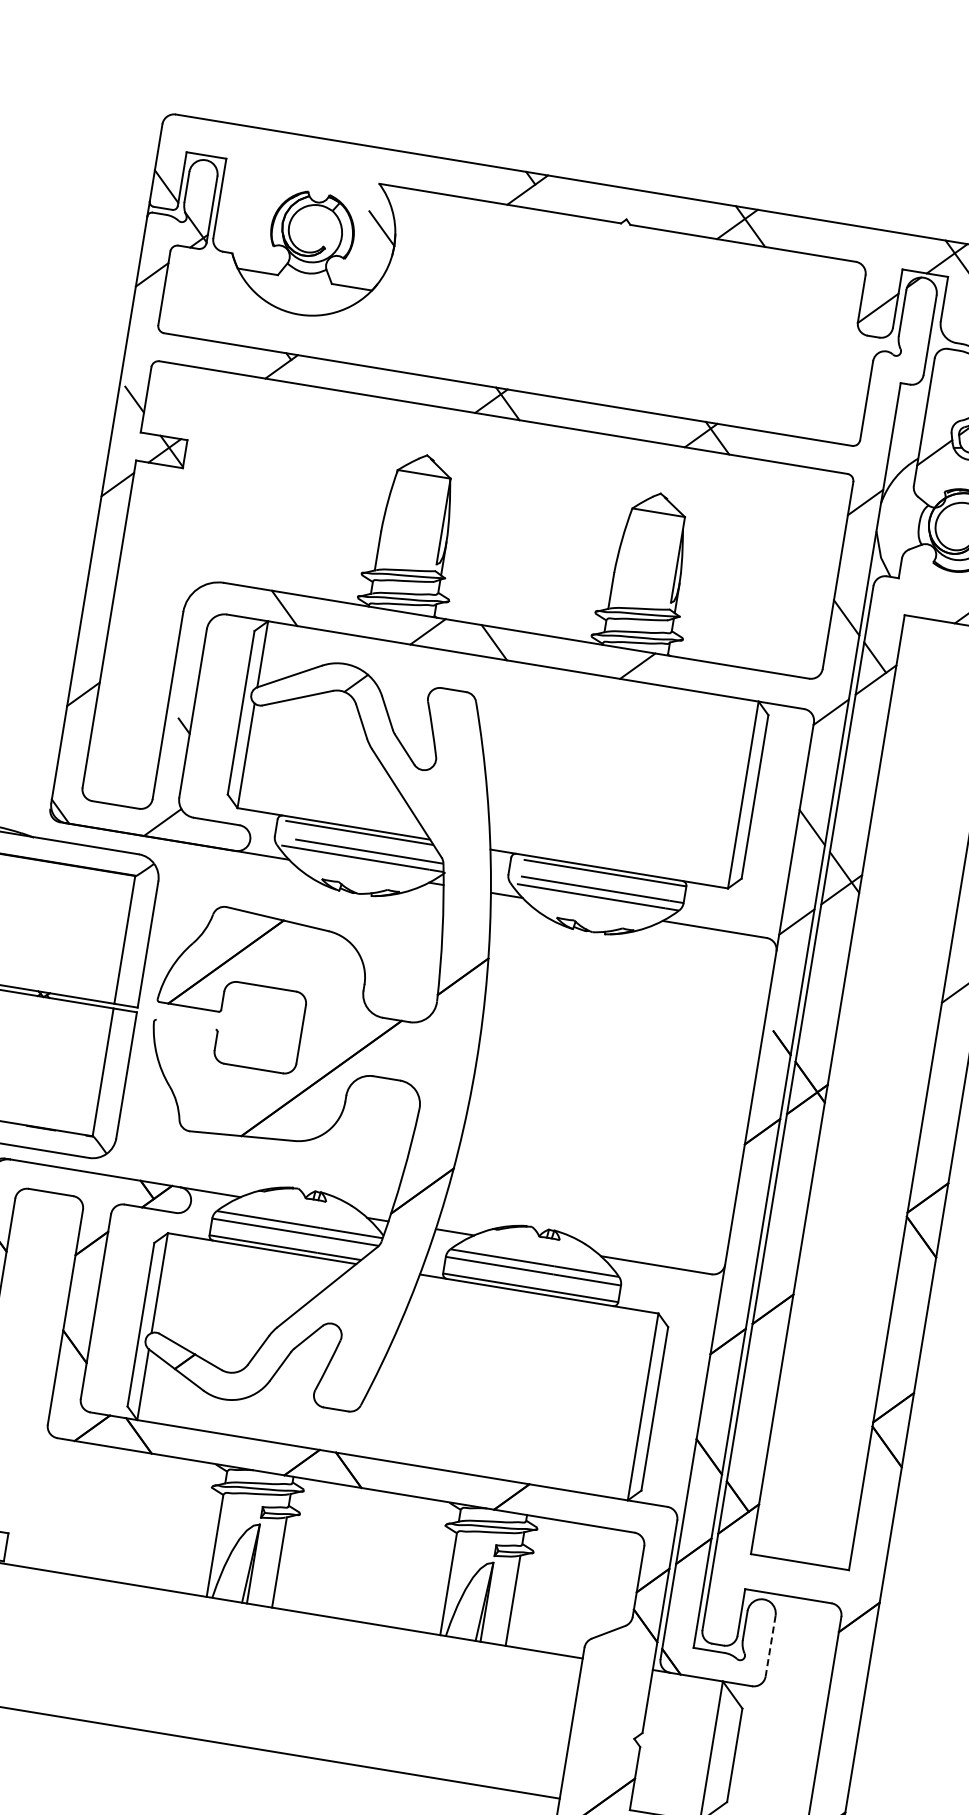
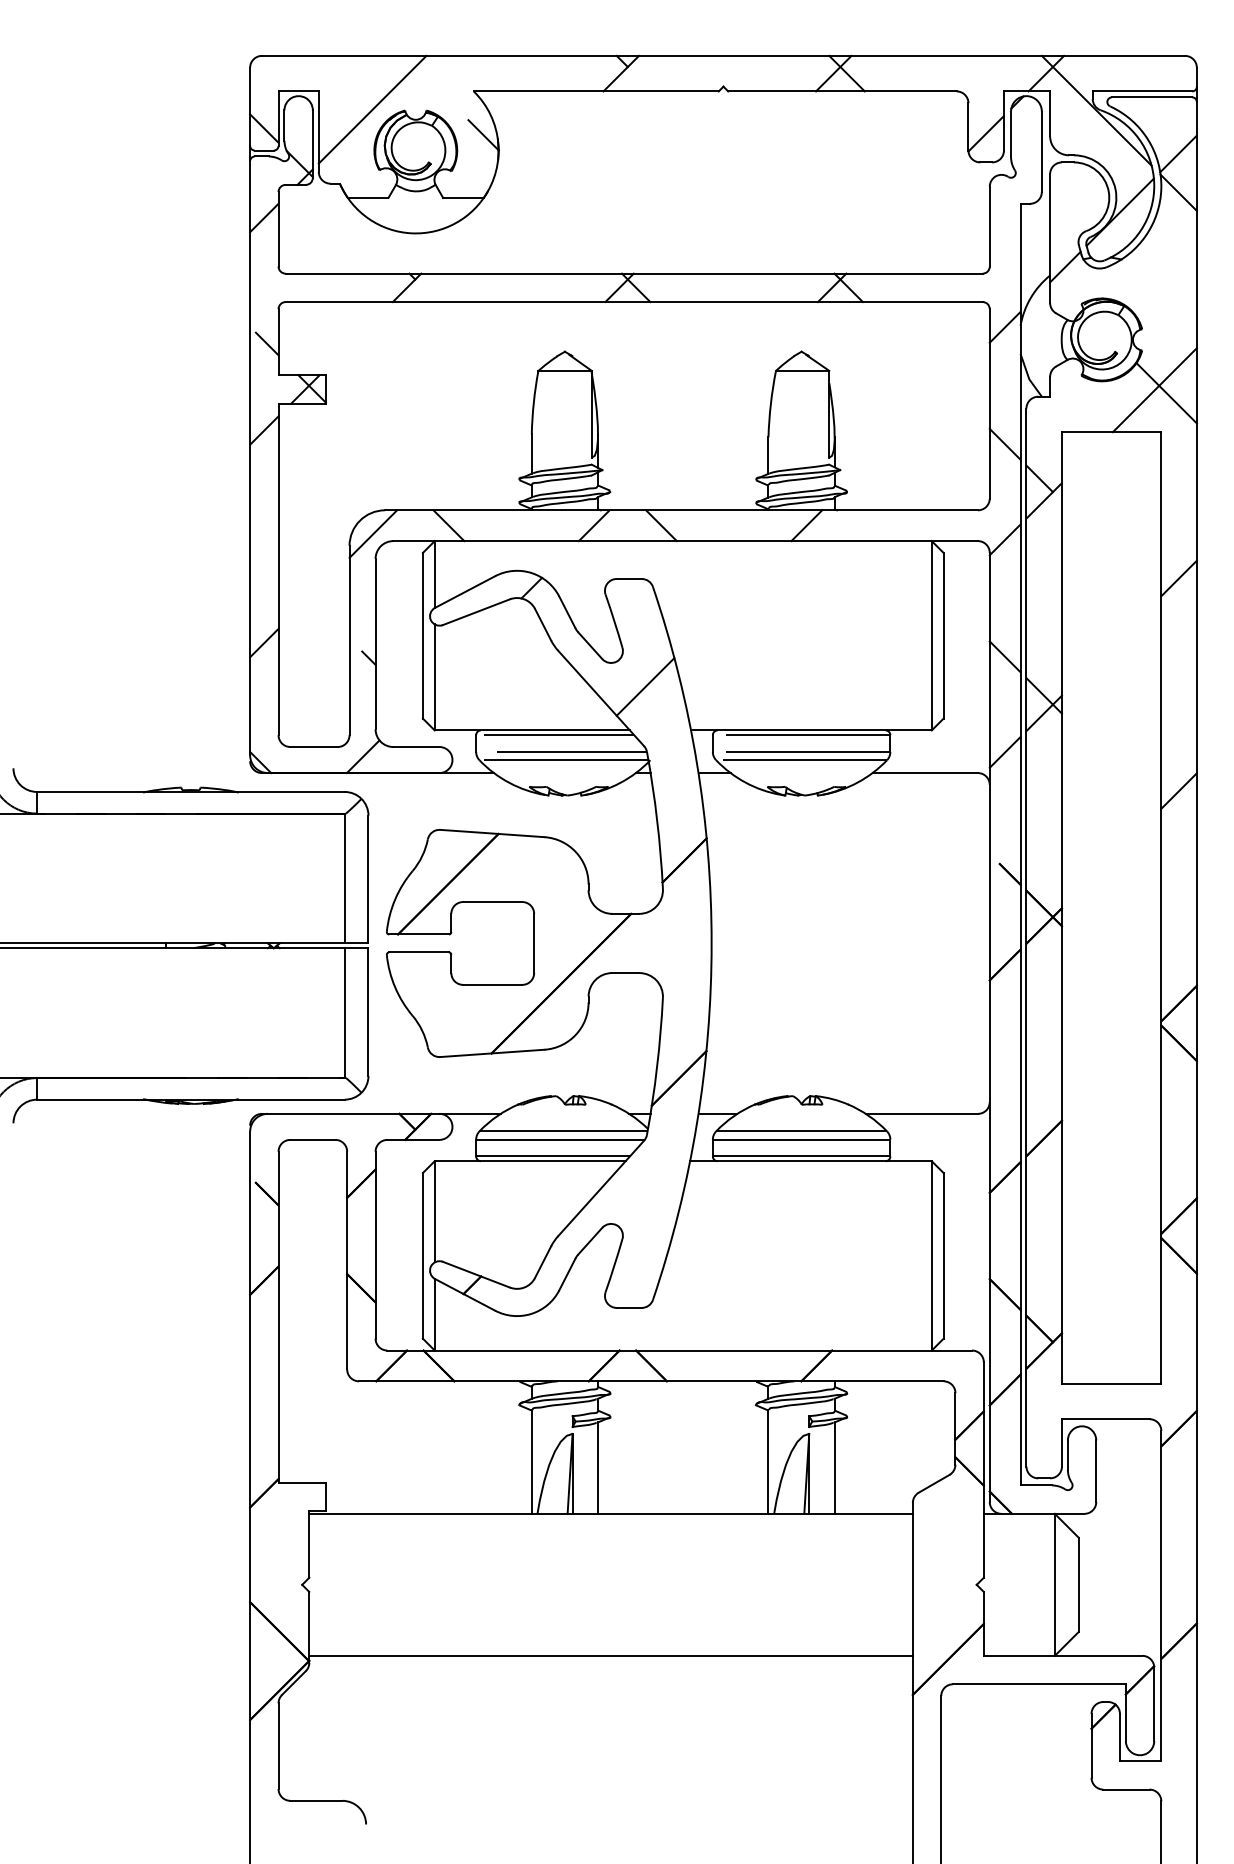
line: (276, 185) -> (372, 109), added
line: (208, 603) -> (373, 533), added
line: (452, 798) -> (645, 686), added
line: (185, 1024) -> (418, 952), added
line: (770, 1646) -> (1096, 1471), dashed -> solid

